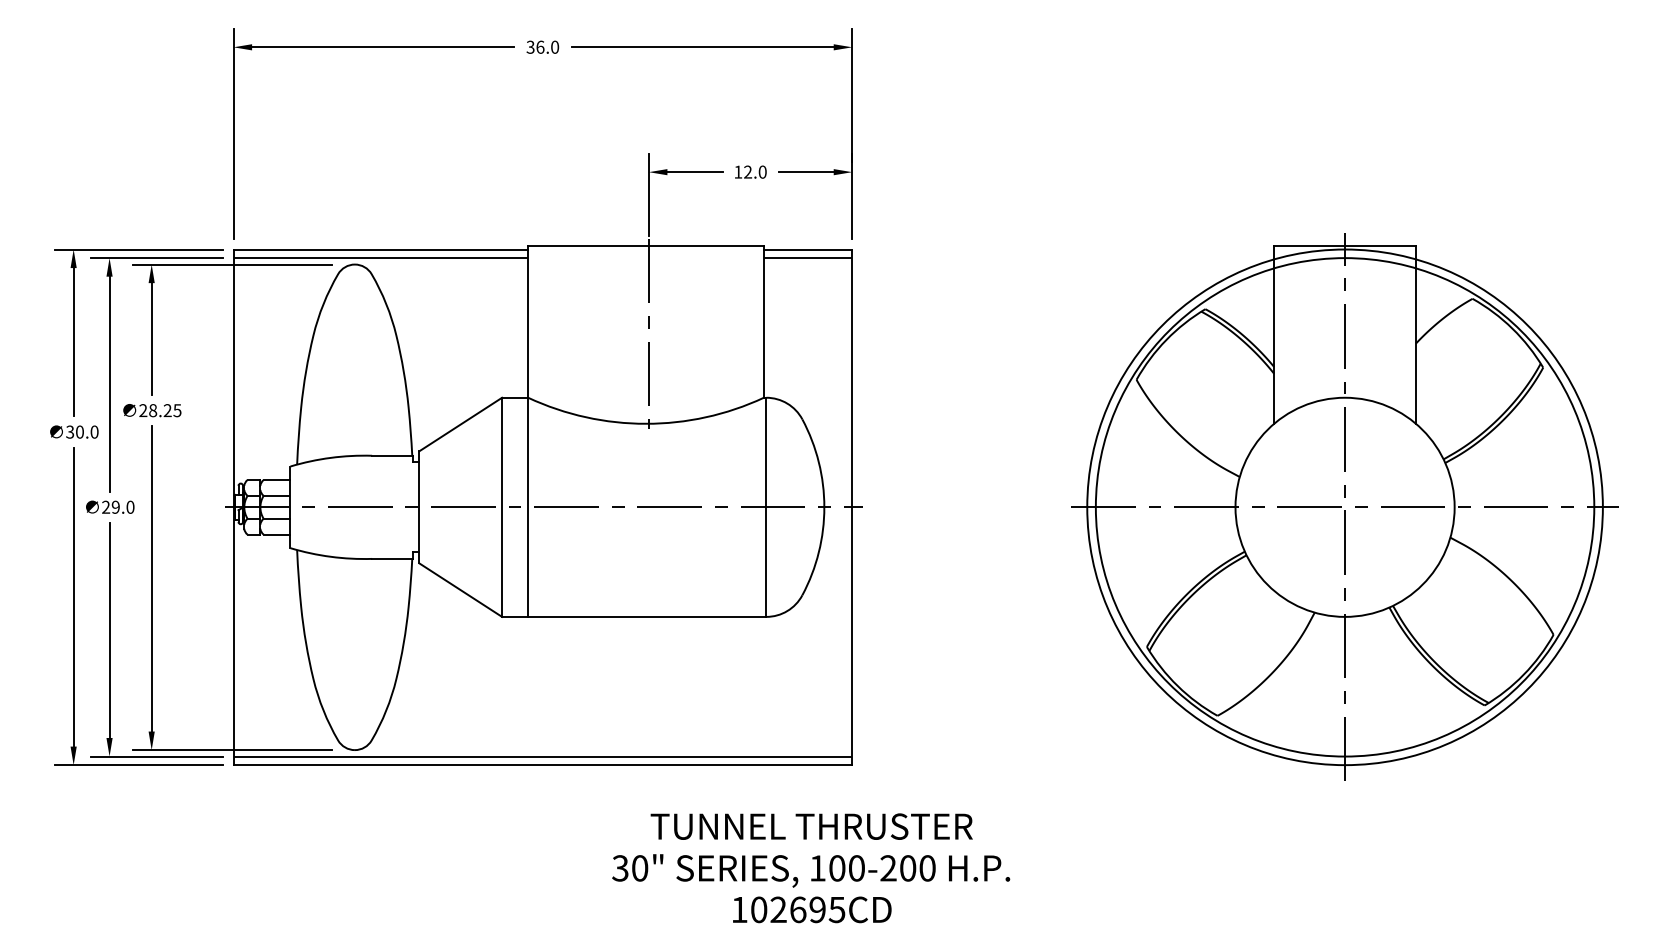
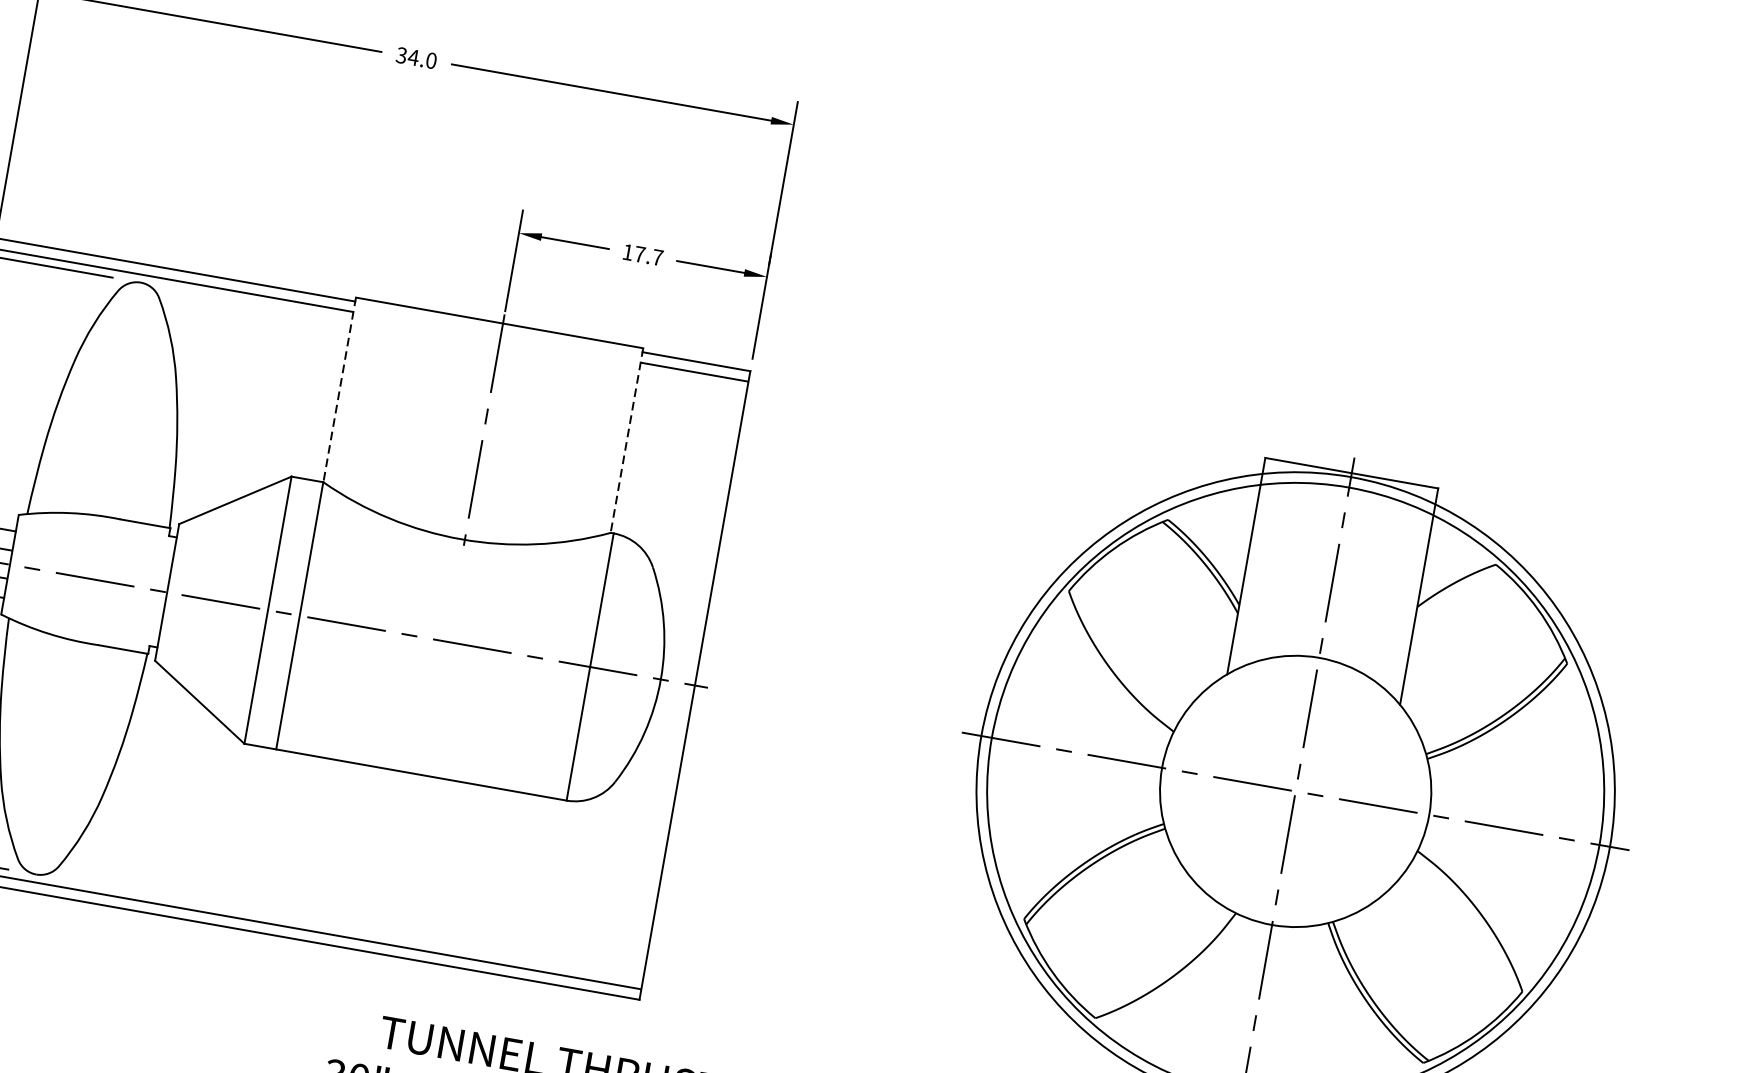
text: (540, 46) -> (413, 56), 36.0 -> 34.0
text: (755, 171) -> (649, 255), 12.0 -> 17.7
line: (528, 322) -> (339, 390), solid -> dashed
line: (763, 322) -> (626, 441), solid -> dashed

